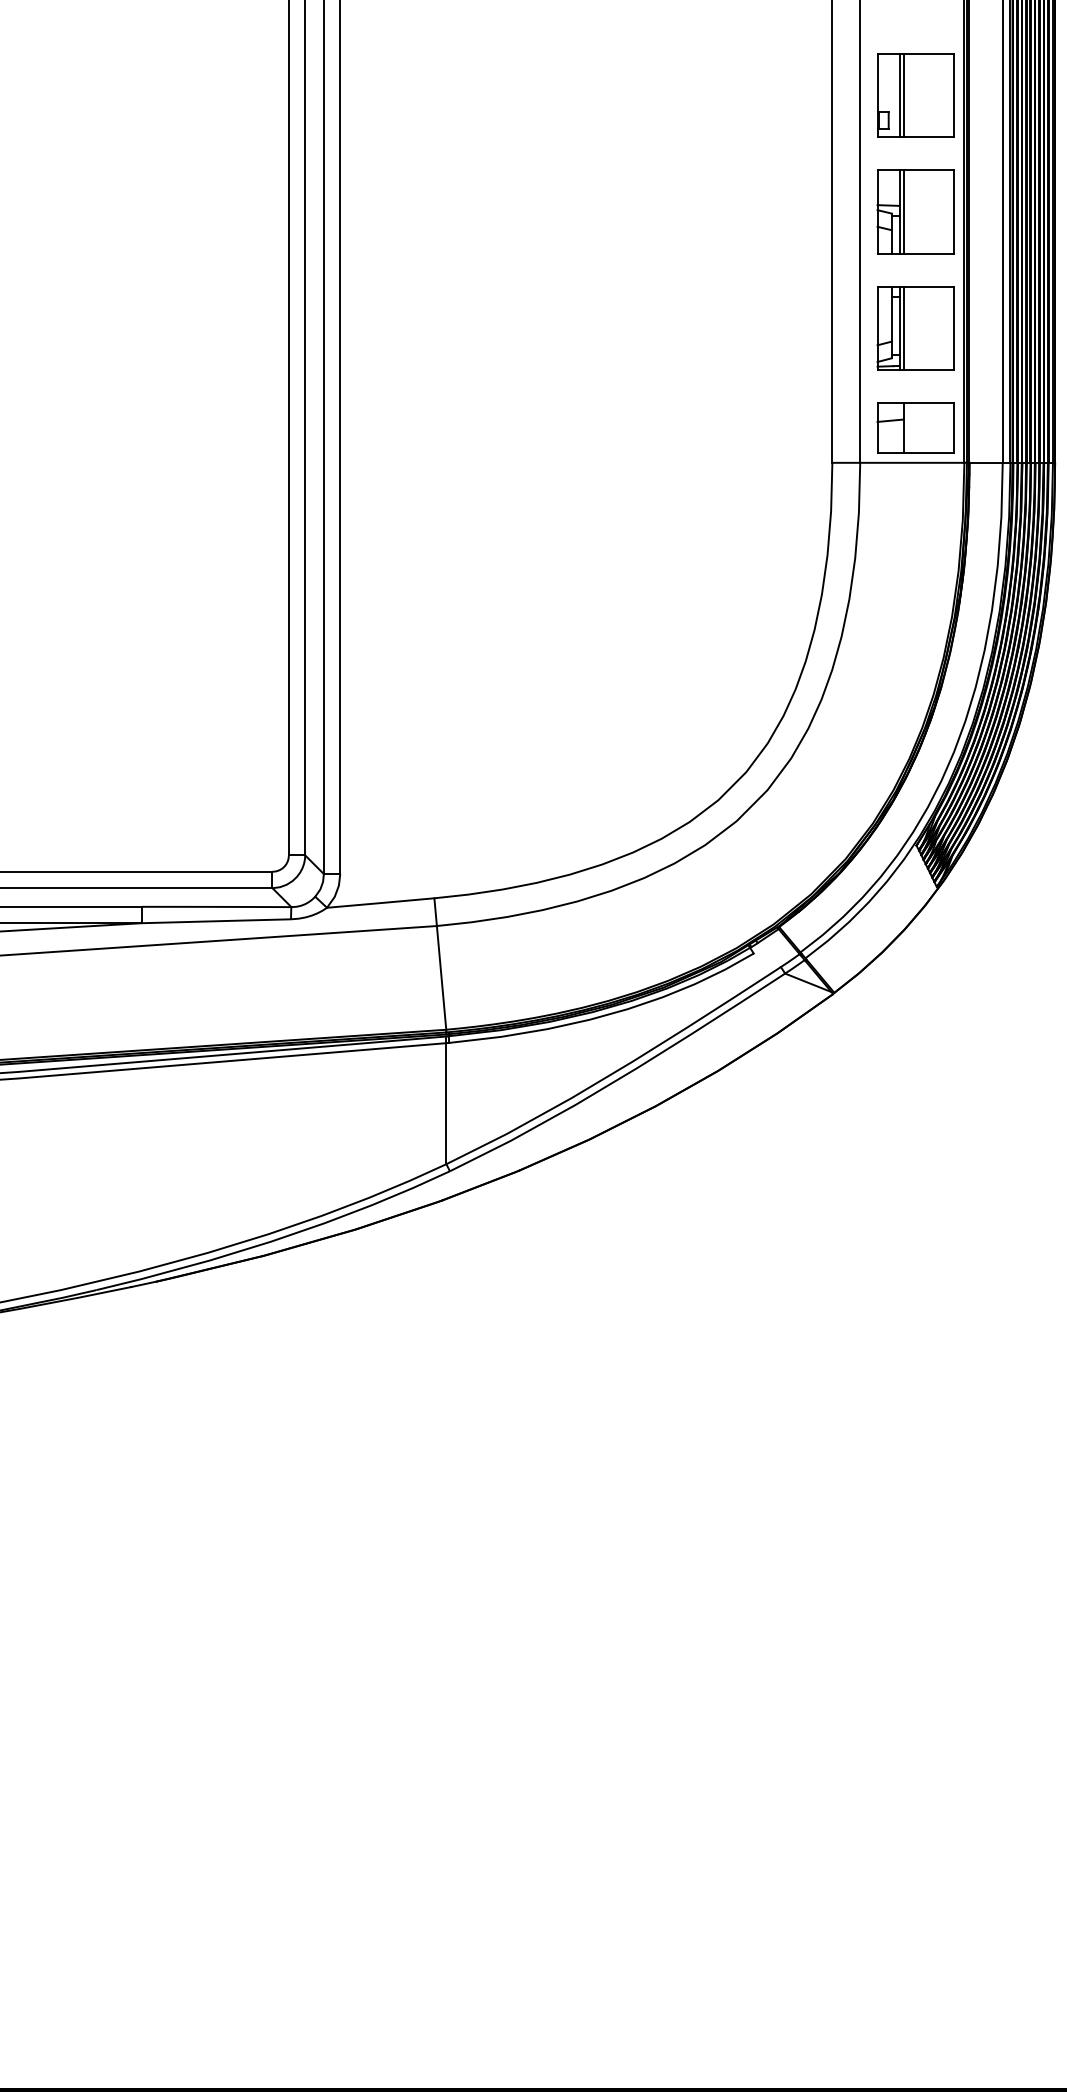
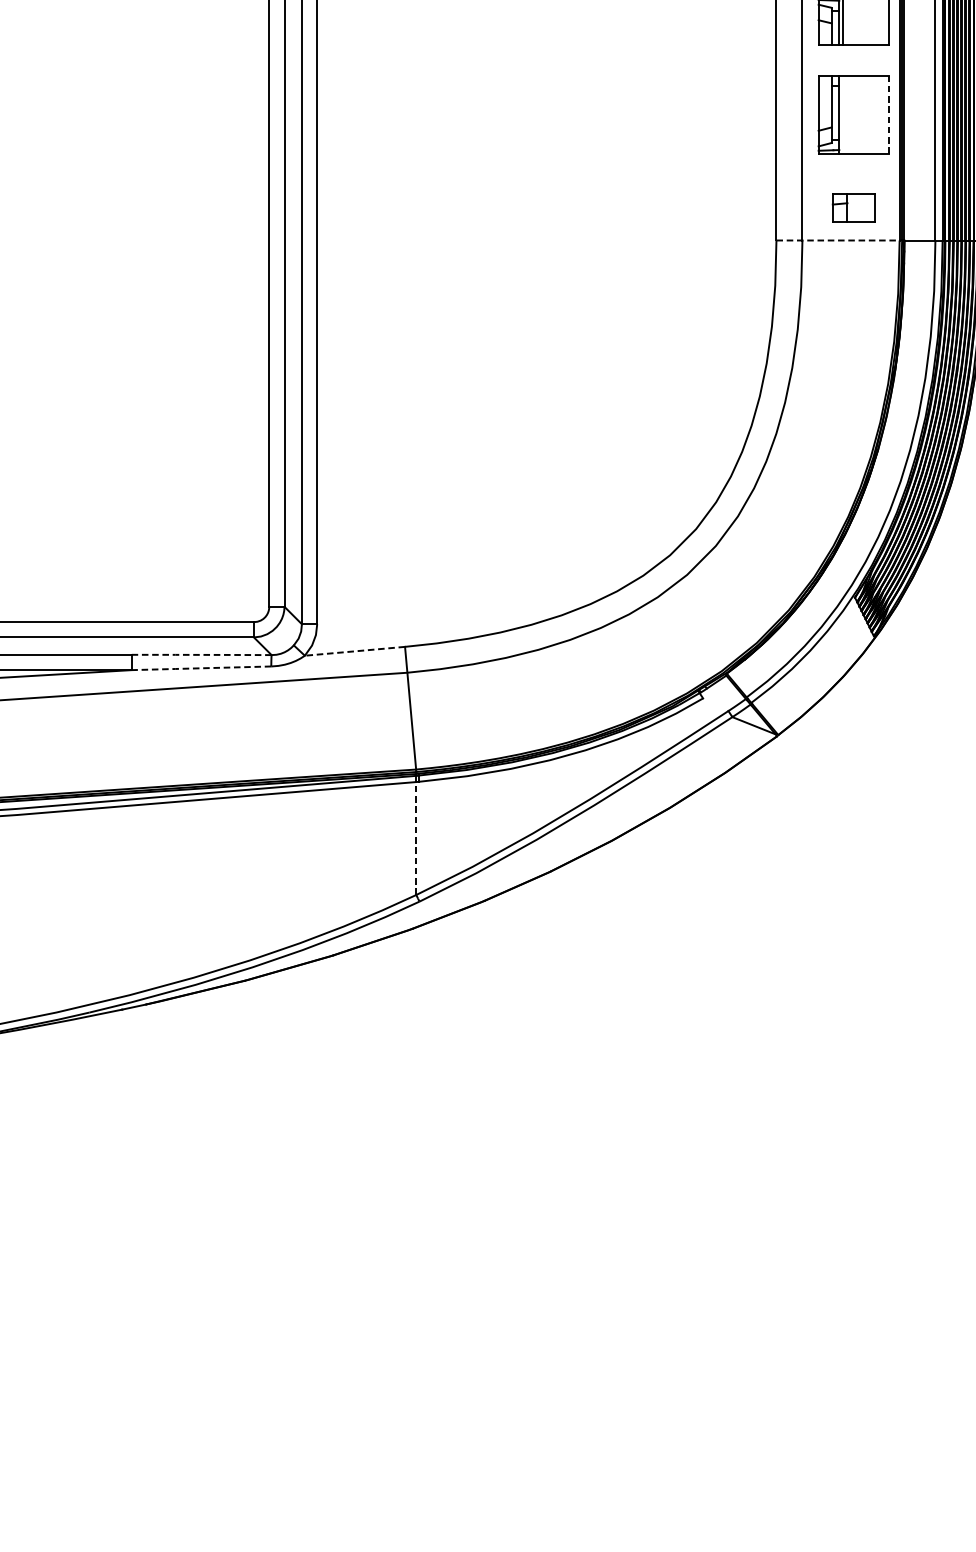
line: (903, 328) -> (842, 115), removed
line: (953, 328) -> (889, 115), solid -> dashed
part: (915, 427) -> (854, 207), size x0.6
line: (898, 462) -> (838, 240), solid -> dashed
line: (380, 903) -> (354, 651), solid -> dashed
line: (216, 906) -> (201, 654), solid -> dashed
line: (216, 921) -> (201, 668), solid -> dashed
line: (446, 1100) -> (416, 835), solid -> dashed

